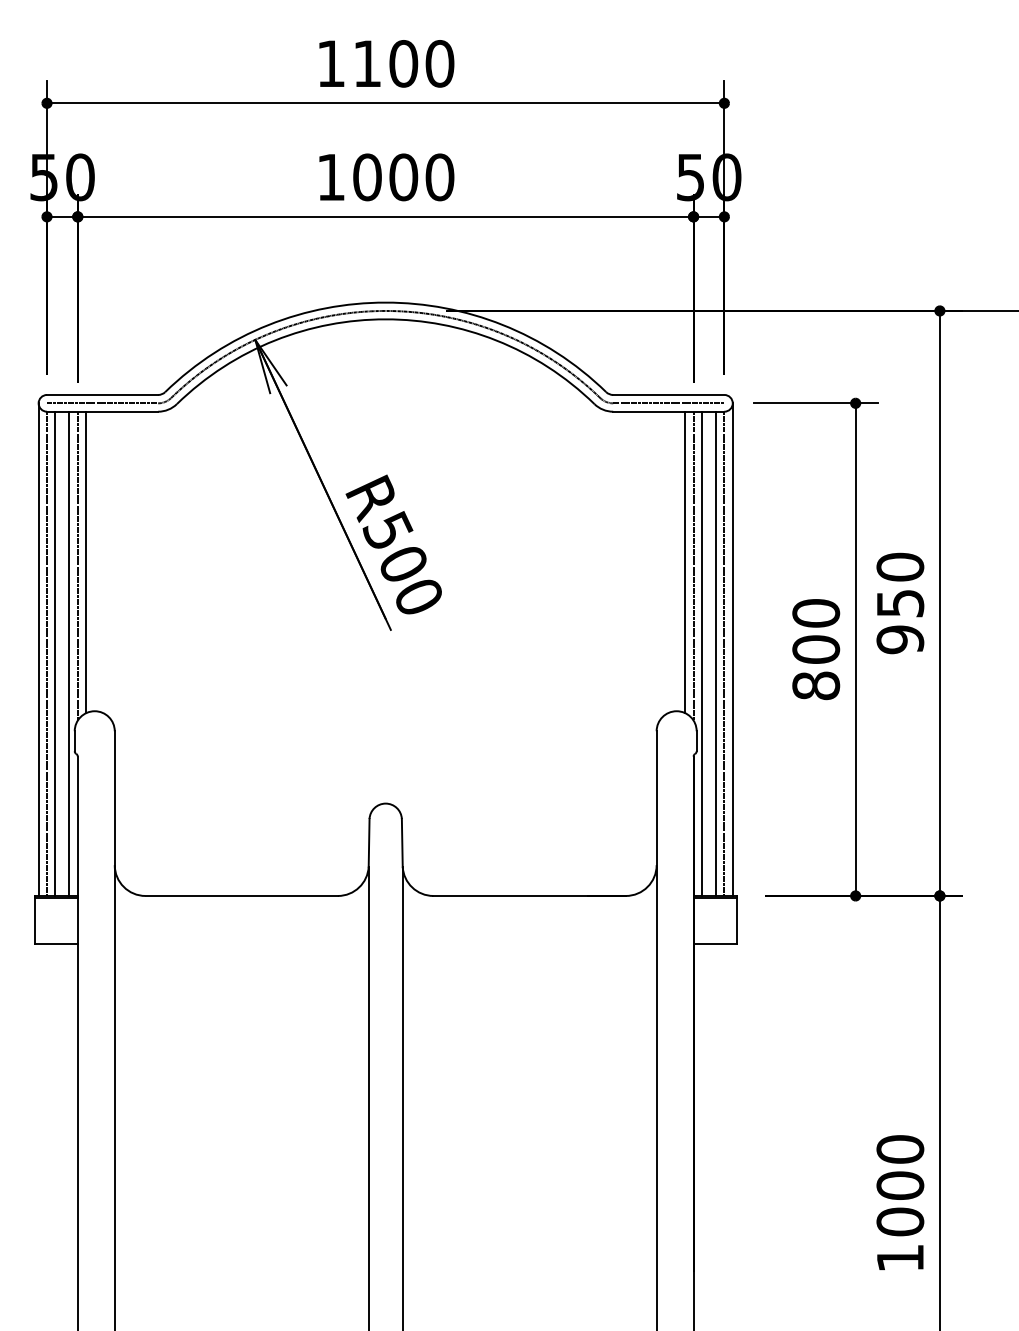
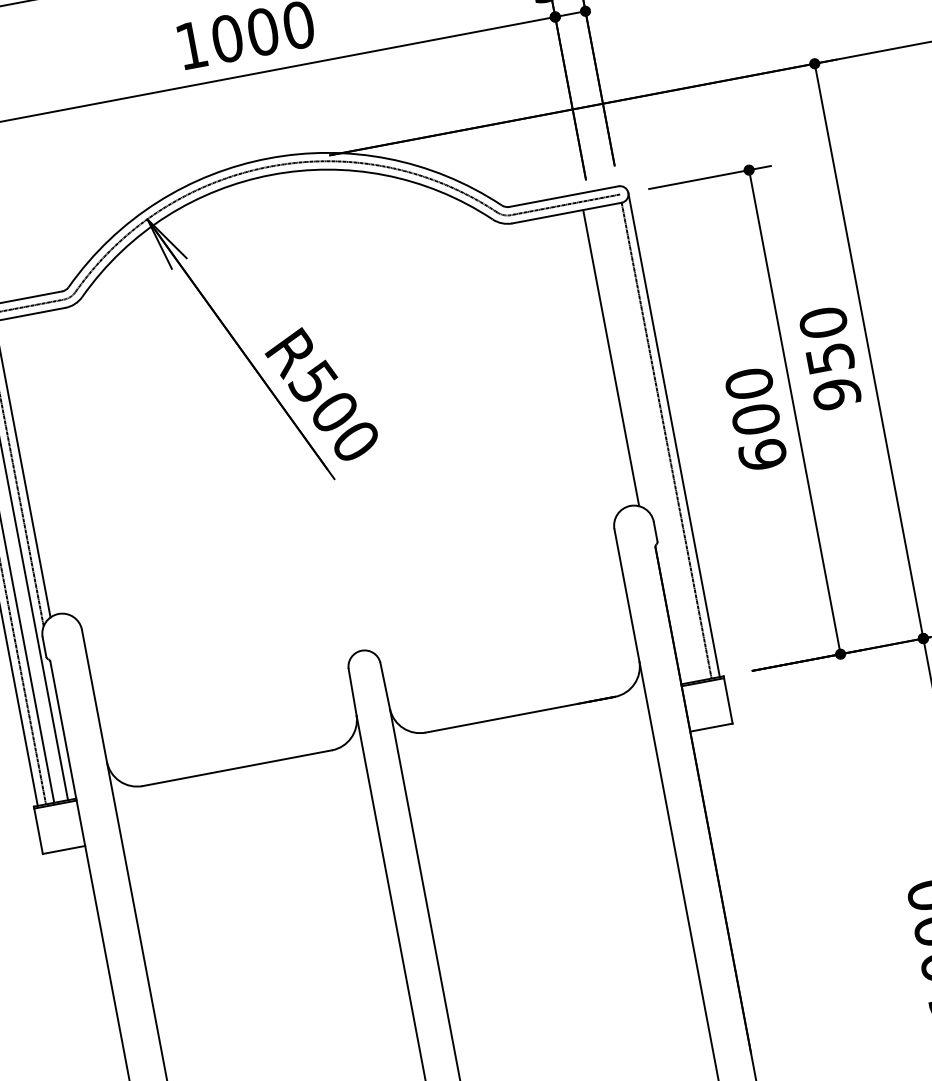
line: (693, 565) -> (619, 359), removed
line: (701, 653) -> (644, 444), removed
line: (716, 653) -> (658, 441), removed
text: (816, 685) -> (763, 454), 800 -> 600

